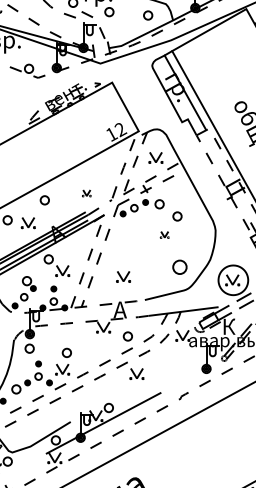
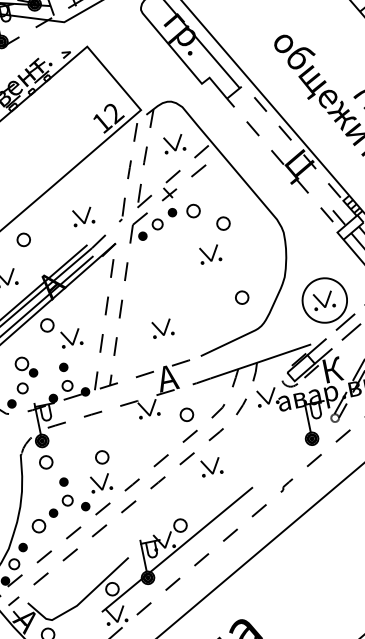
part: (86, 193) -> (82, 217), size x1.67
part: (164, 234) -> (209, 253), size x1.67
part: (179, 267) -> (241, 297), size x0.62

